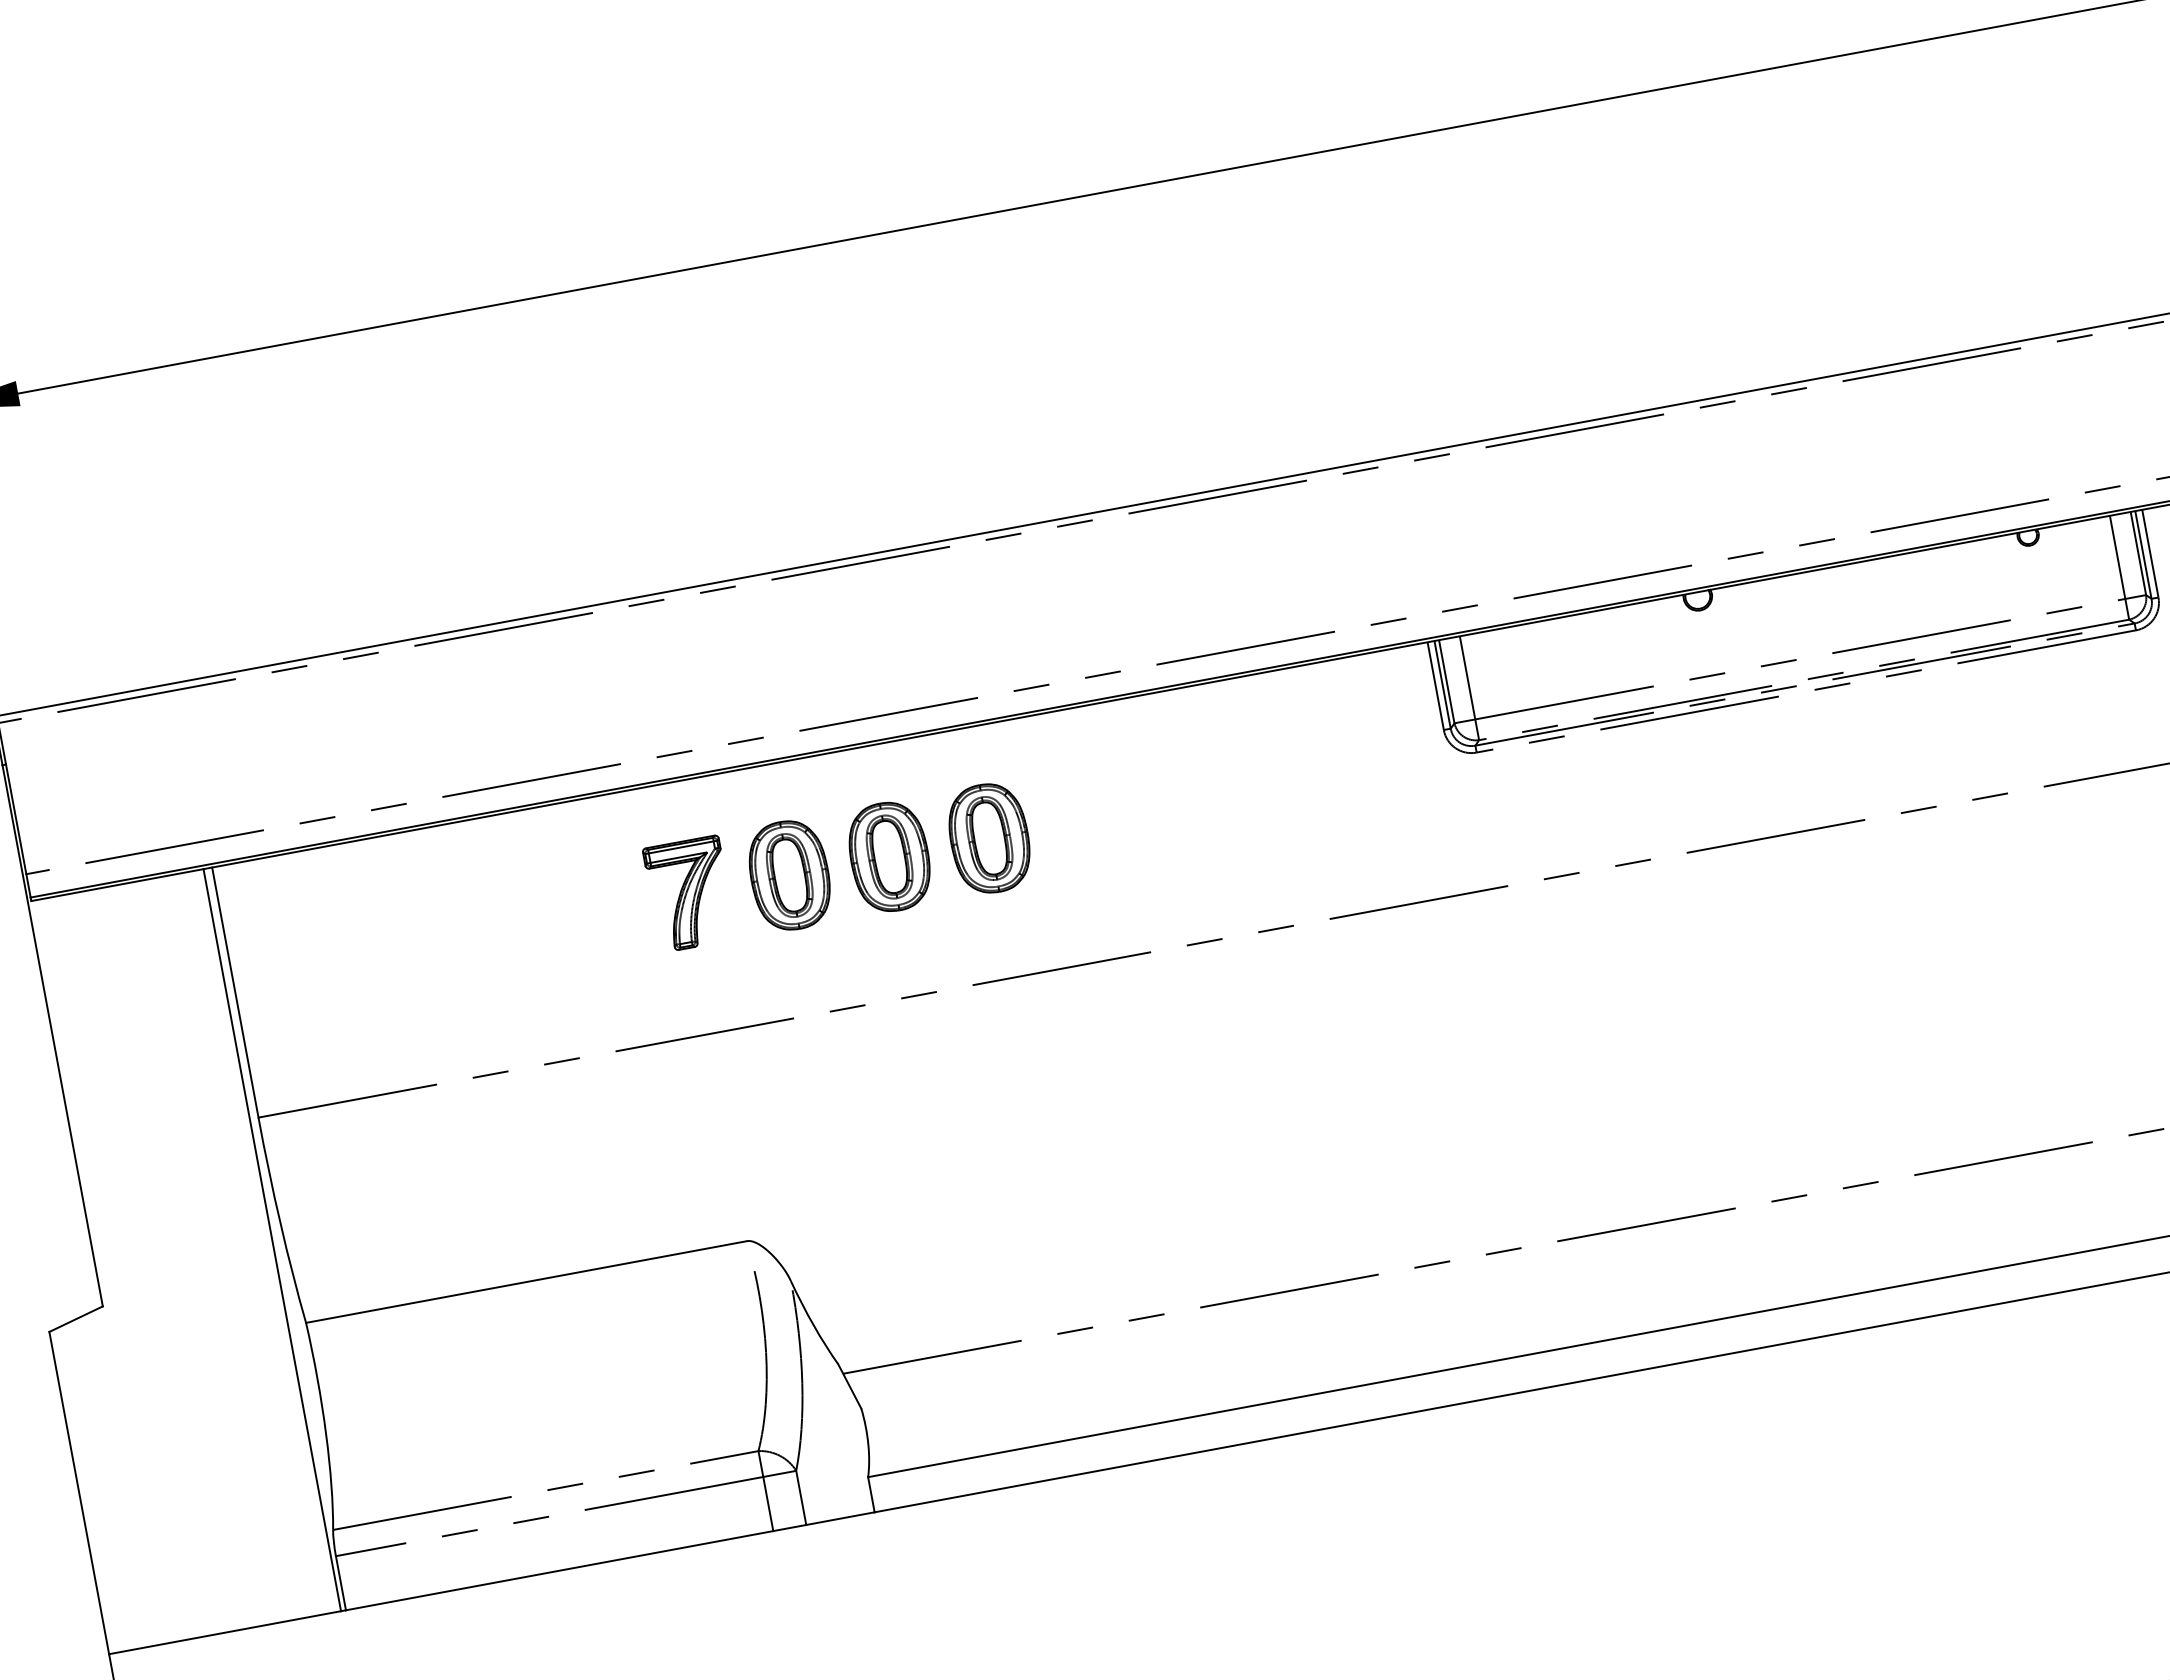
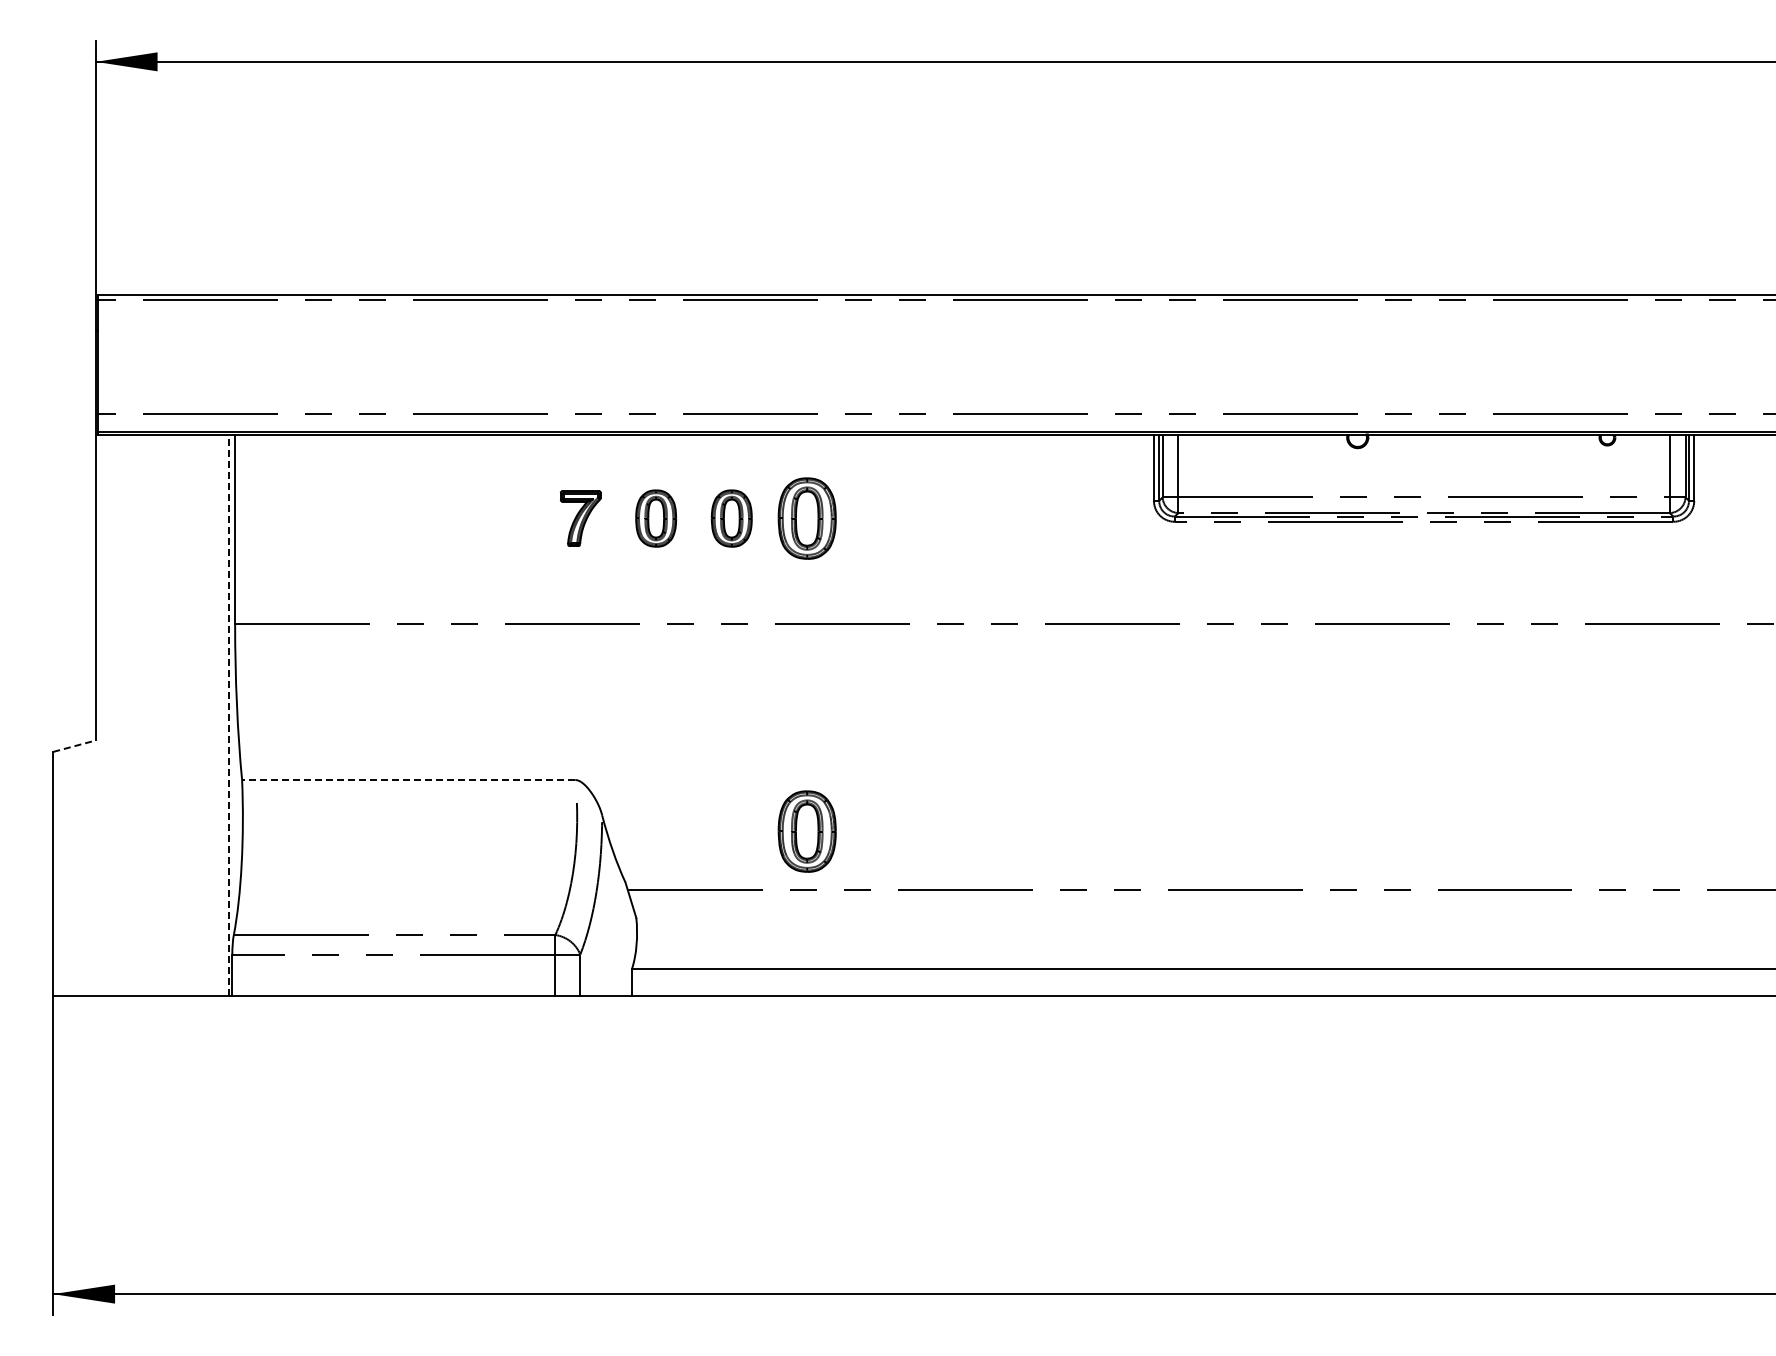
part: (889, 856) -> (731, 518), size x0.7
part: (788, 875) -> (655, 518), size x0.7
part: (689, 893) -> (580, 518), size x0.7
line: (272, 1239) -> (228, 714), solid -> dashed
part: (1065, 1252) -> (806, 831), added
line: (526, 1282) -> (408, 780), solid -> dashed
line: (77, 1319) -> (75, 746), solid -> dashed

